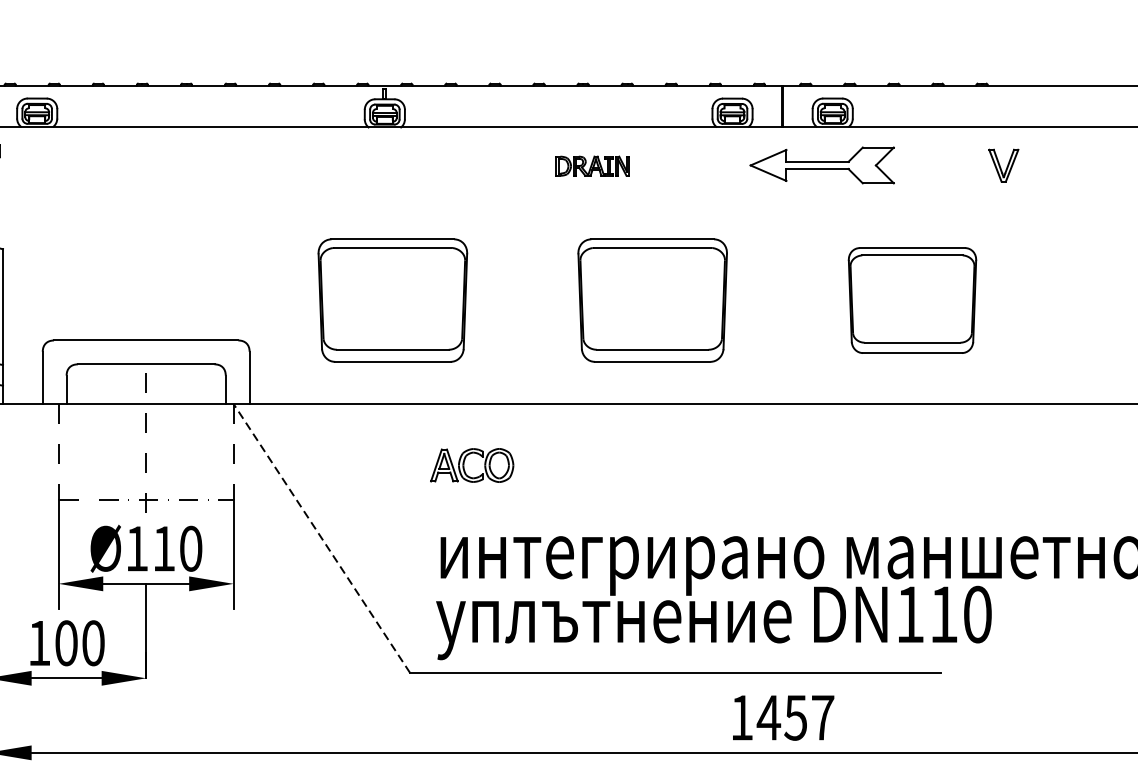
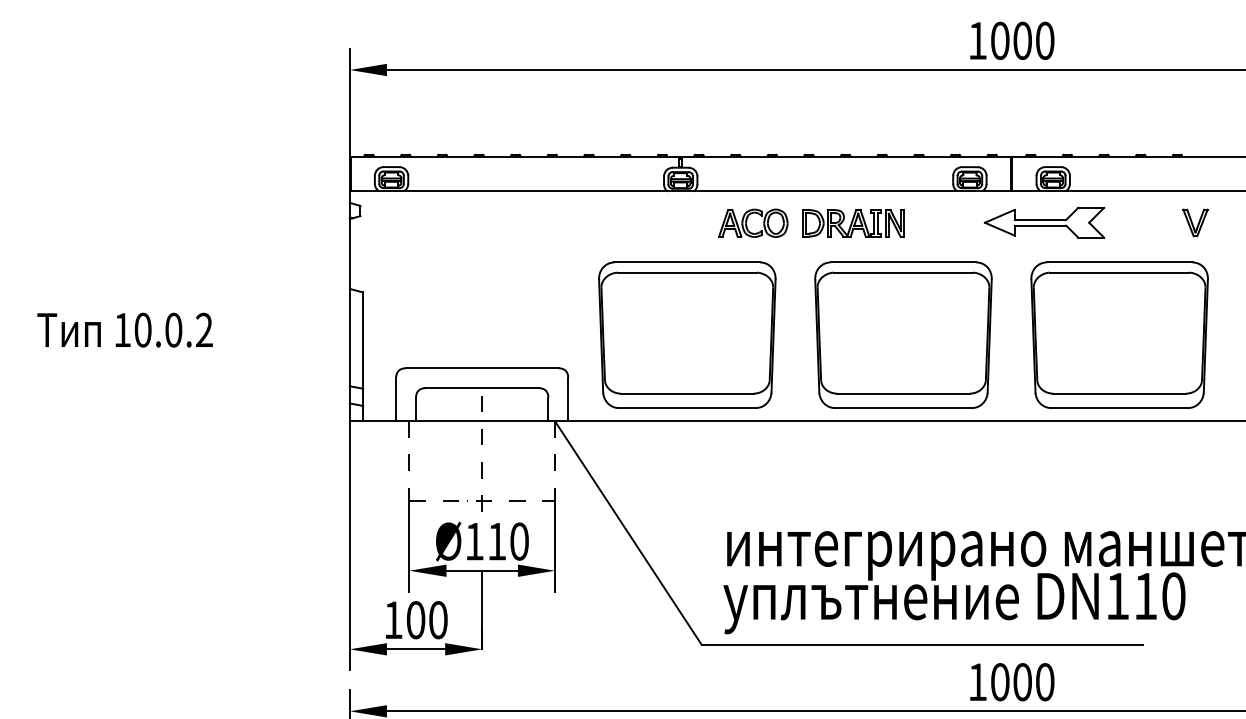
part: (592, 166) -> (853, 223), size x1.67
part: (393, 299) -> (687, 334), size x1.43
part: (652, 299) -> (903, 334), size x1.43
part: (912, 299) -> (1119, 334), size x1.67
part: (465, 463) -> (747, 221), moved
line: (322, 539) -> (628, 533), dashed -> solid
text: (795, 718) -> (1022, 682), 1457 -> 1000

